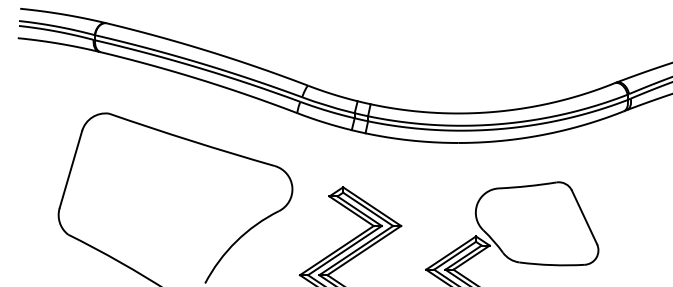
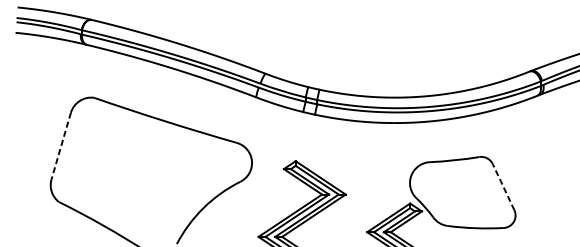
line: (70, 169) -> (60, 145), solid -> dashed
line: (584, 217) -> (503, 187), solid -> dashed

